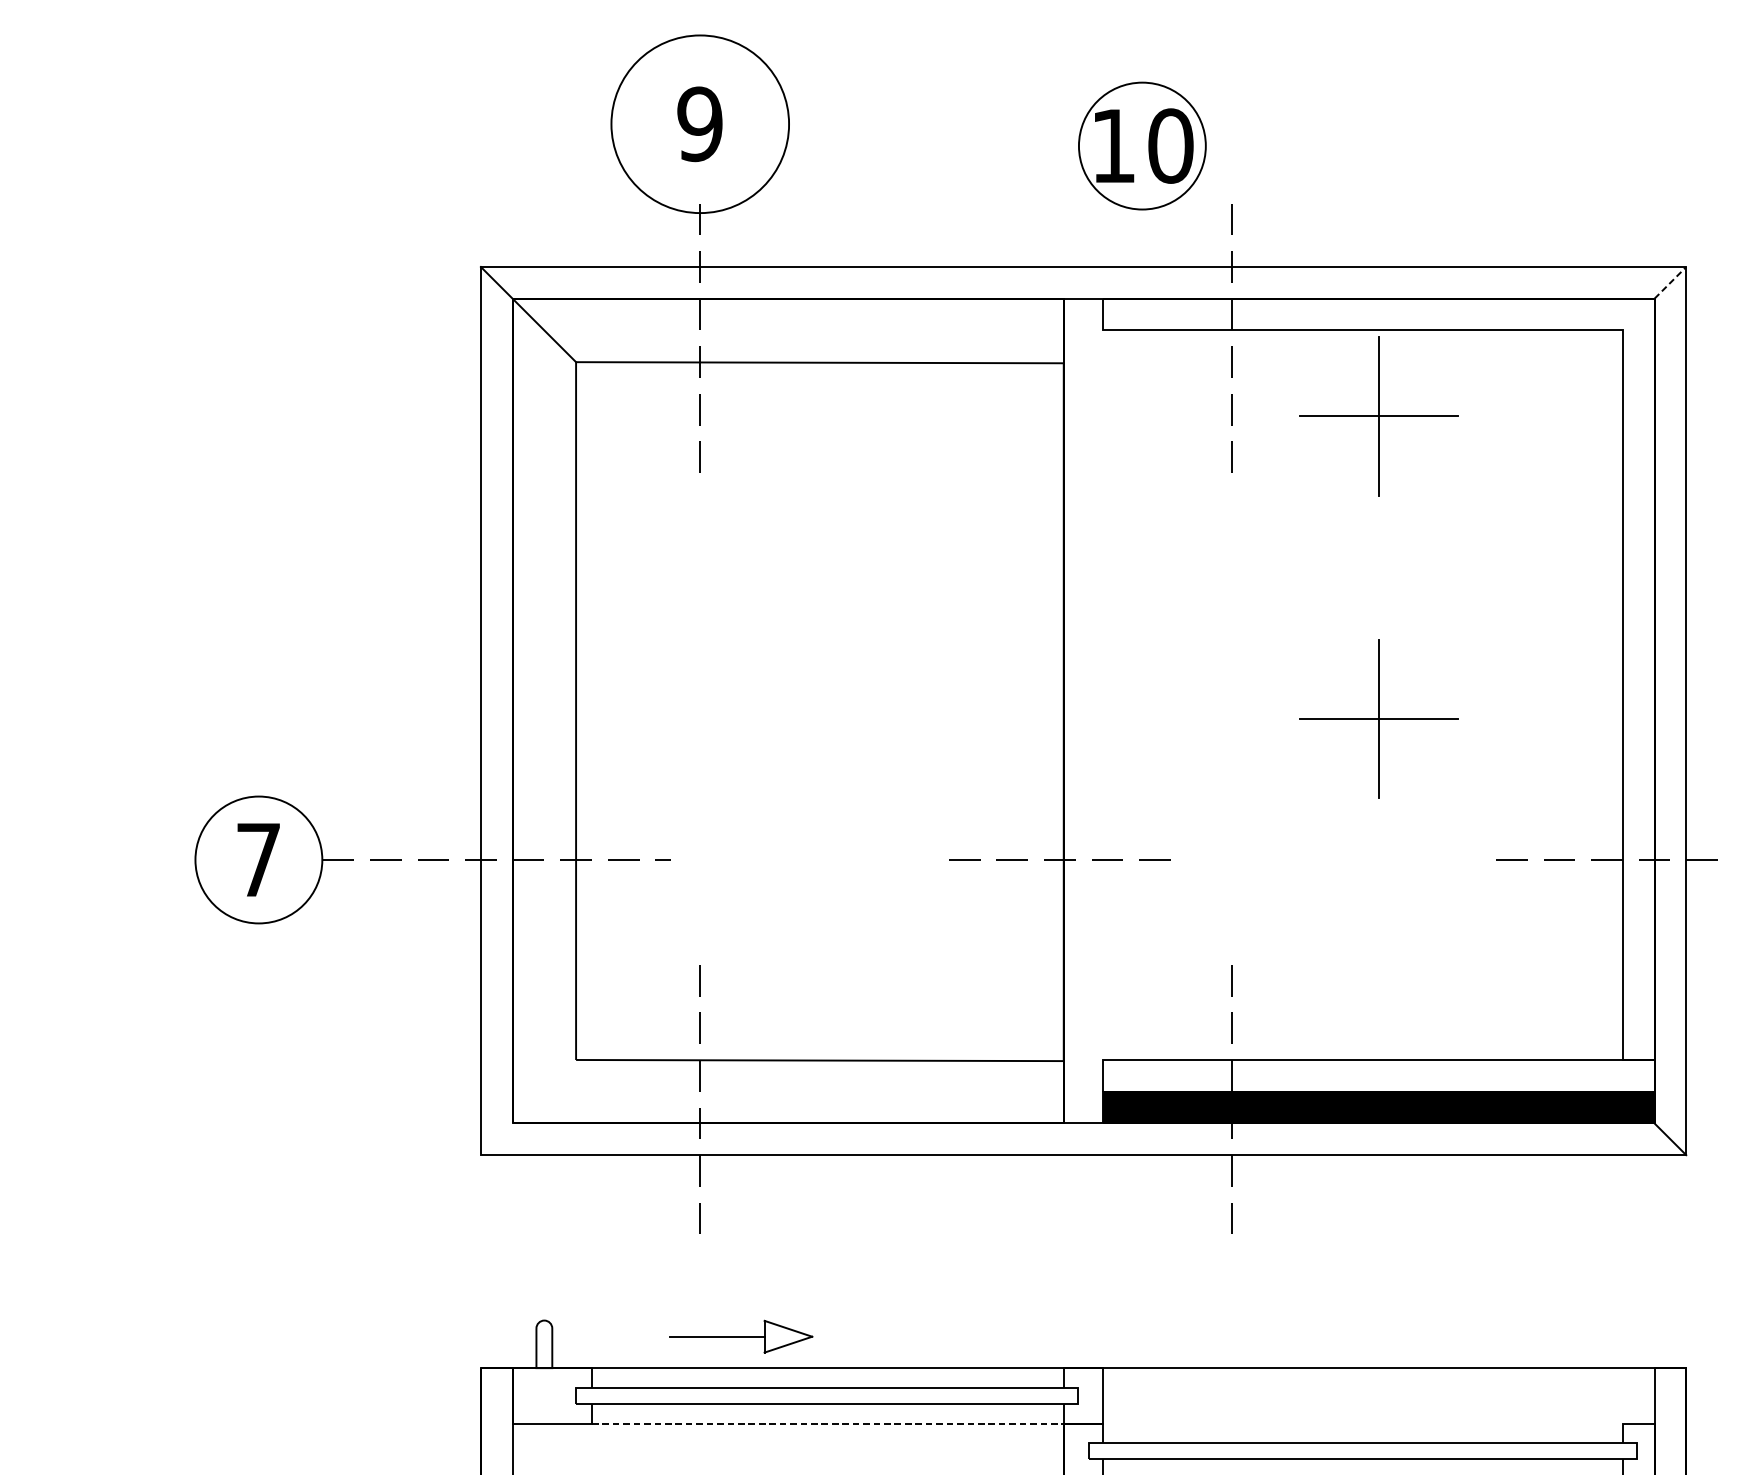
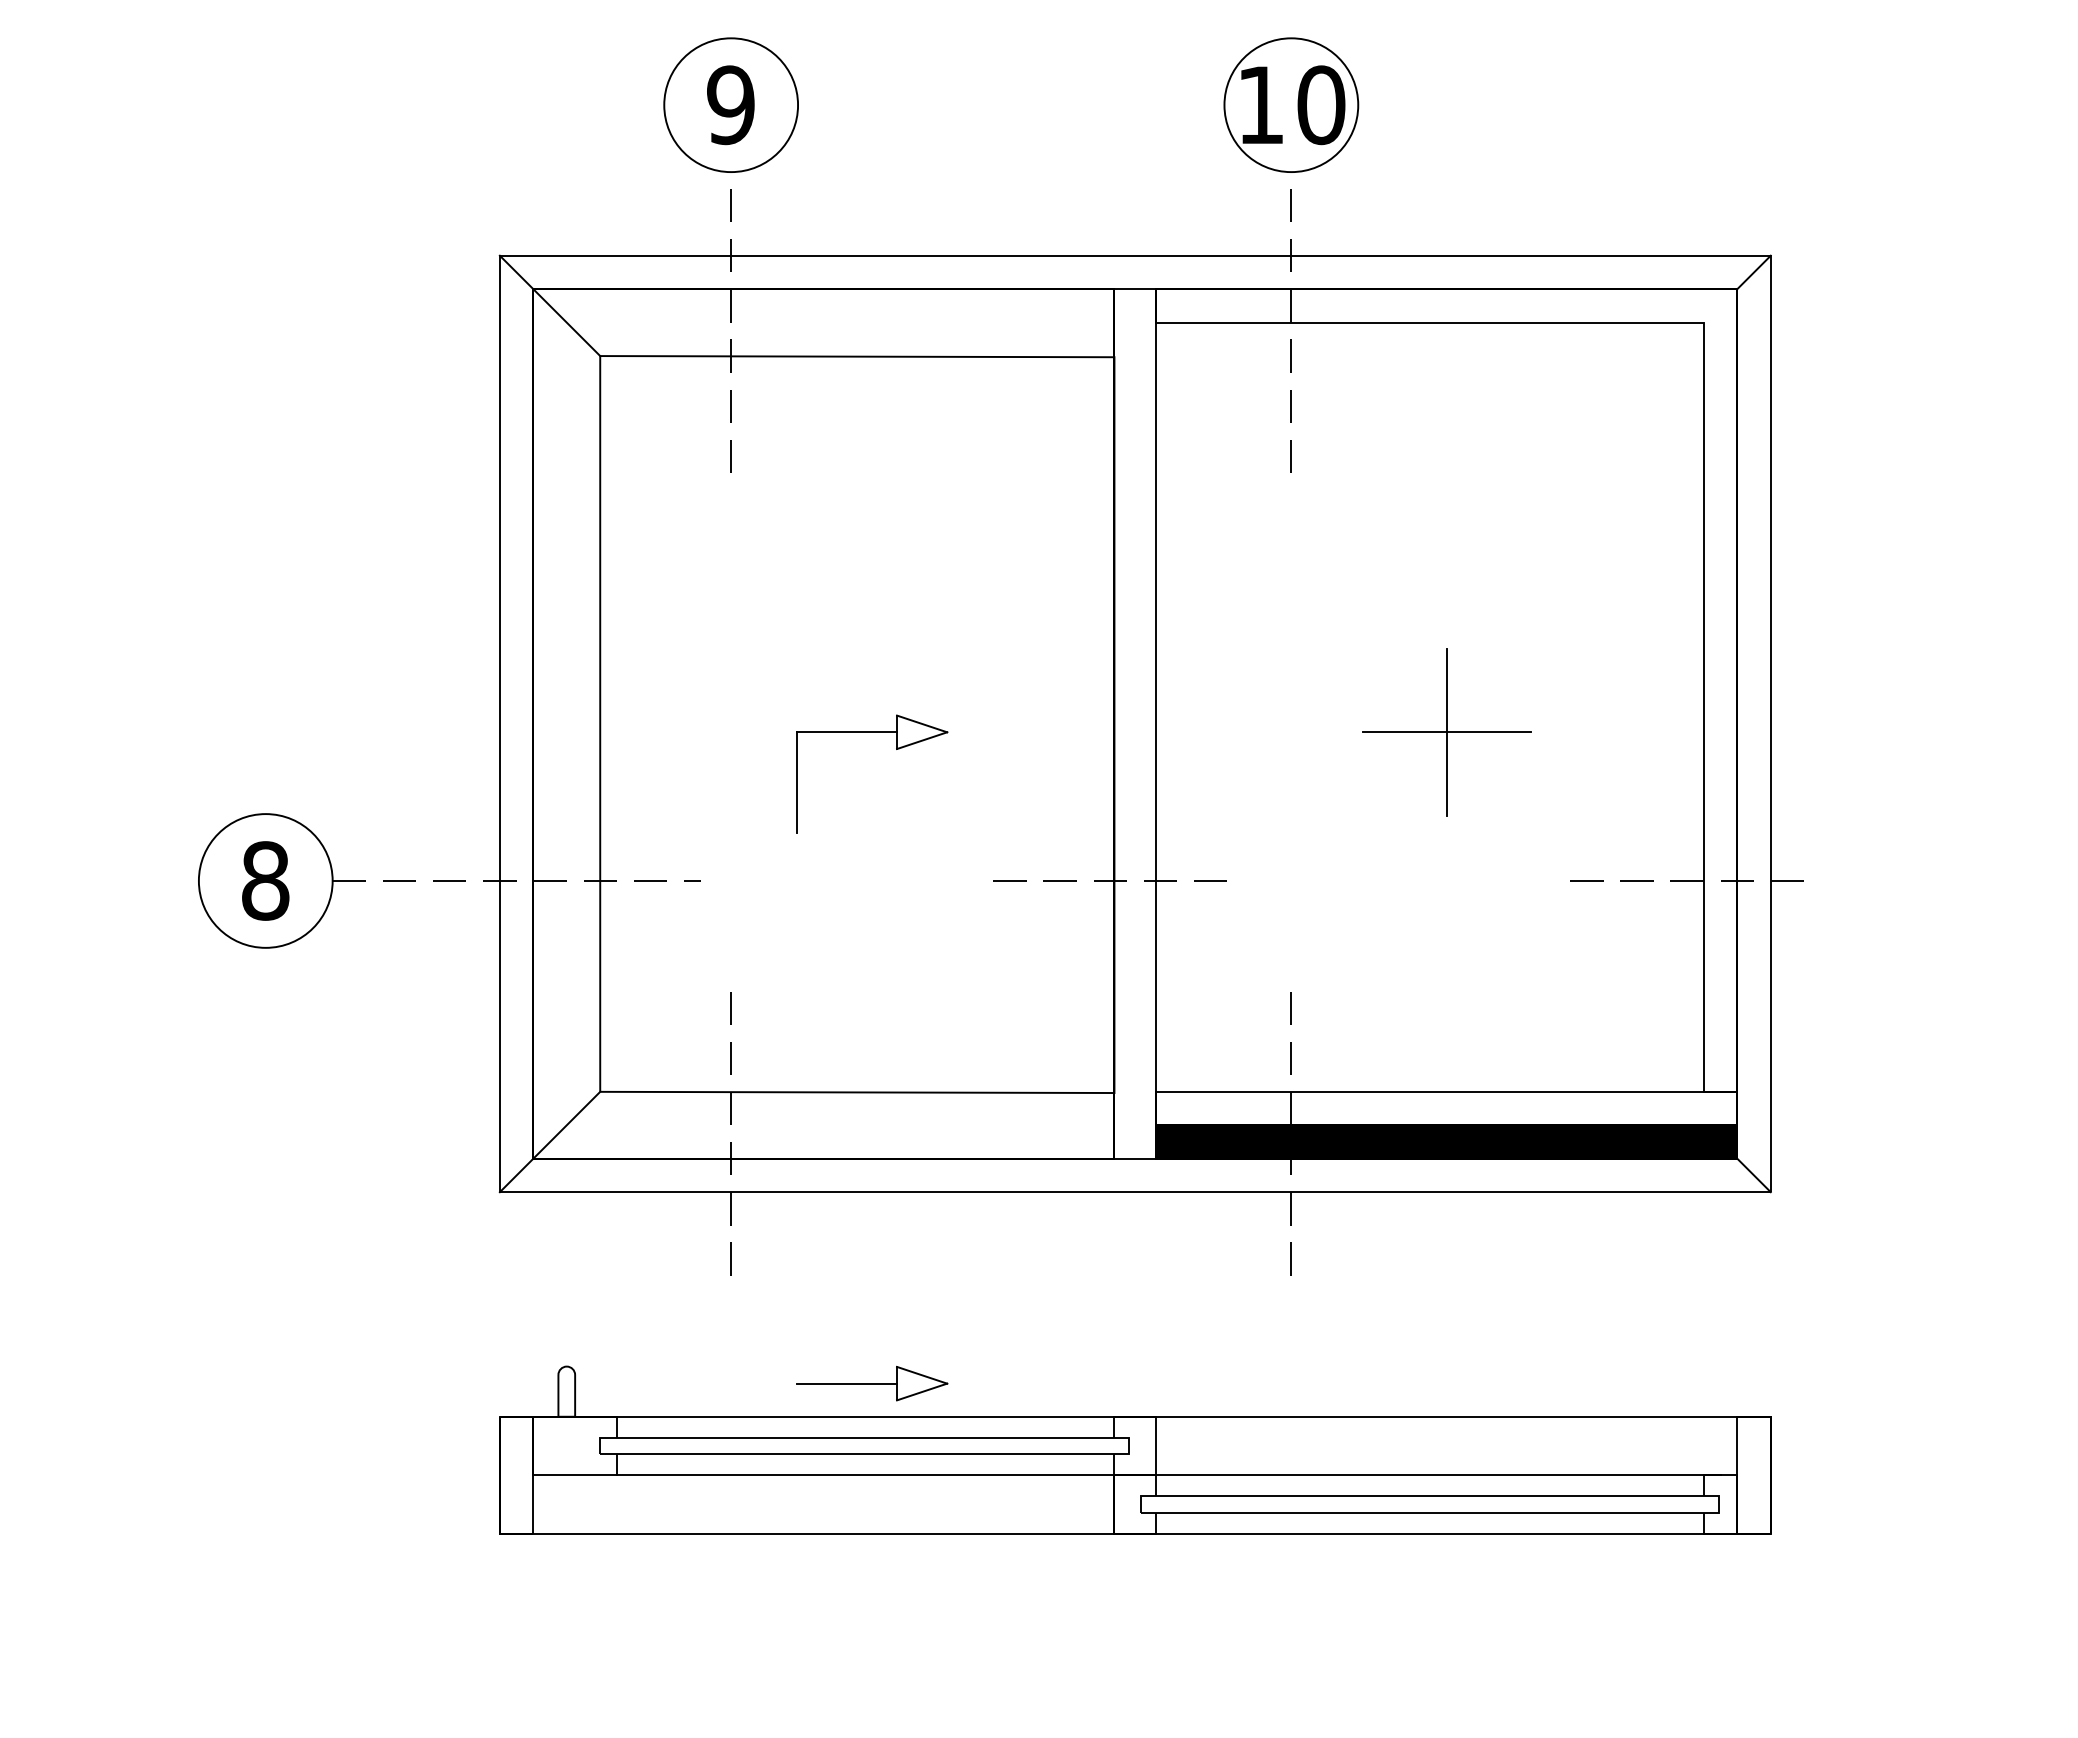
circle: (700, 124) -> (731, 105), size x0.71
part: (1142, 145) -> (1291, 104), moved
line: (1670, 282) -> (1754, 272), dashed -> solid
part: (1378, 416) -> (1446, 413), removed
line: (1103, 710) -> (1156, 723), added
part: (857, 735) -> (896, 749), added
text: (258, 859) -> (265, 880), 7 -> 8
line: (527, 1107) -> (549, 1141), added
part: (741, 1336) -> (872, 1383), moved
line: (827, 1423) -> (865, 1475), dashed -> solid
line: (1371, 1423) -> (1438, 1475), added

